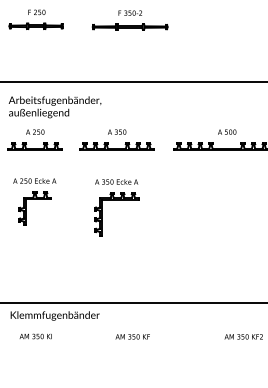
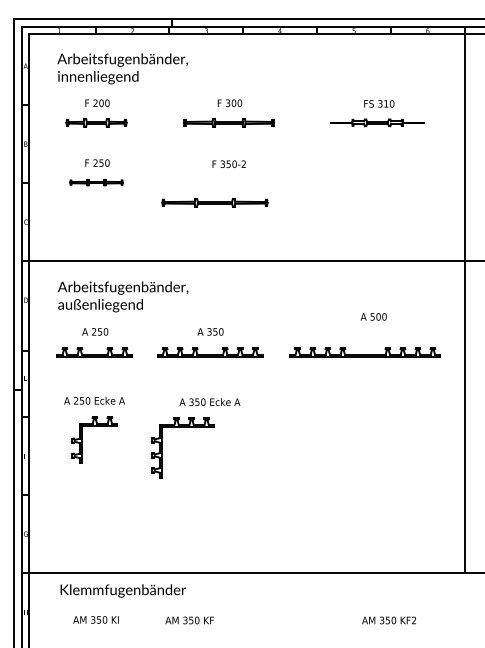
part: (36, 26) -> (96, 182), size x0.7
part: (129, 26) -> (214, 202), moved
text: (227, 131) -> (373, 316), moved
part: (116, 199) -> (182, 427), moved
text: (132, 336) -> (189, 620), moved

